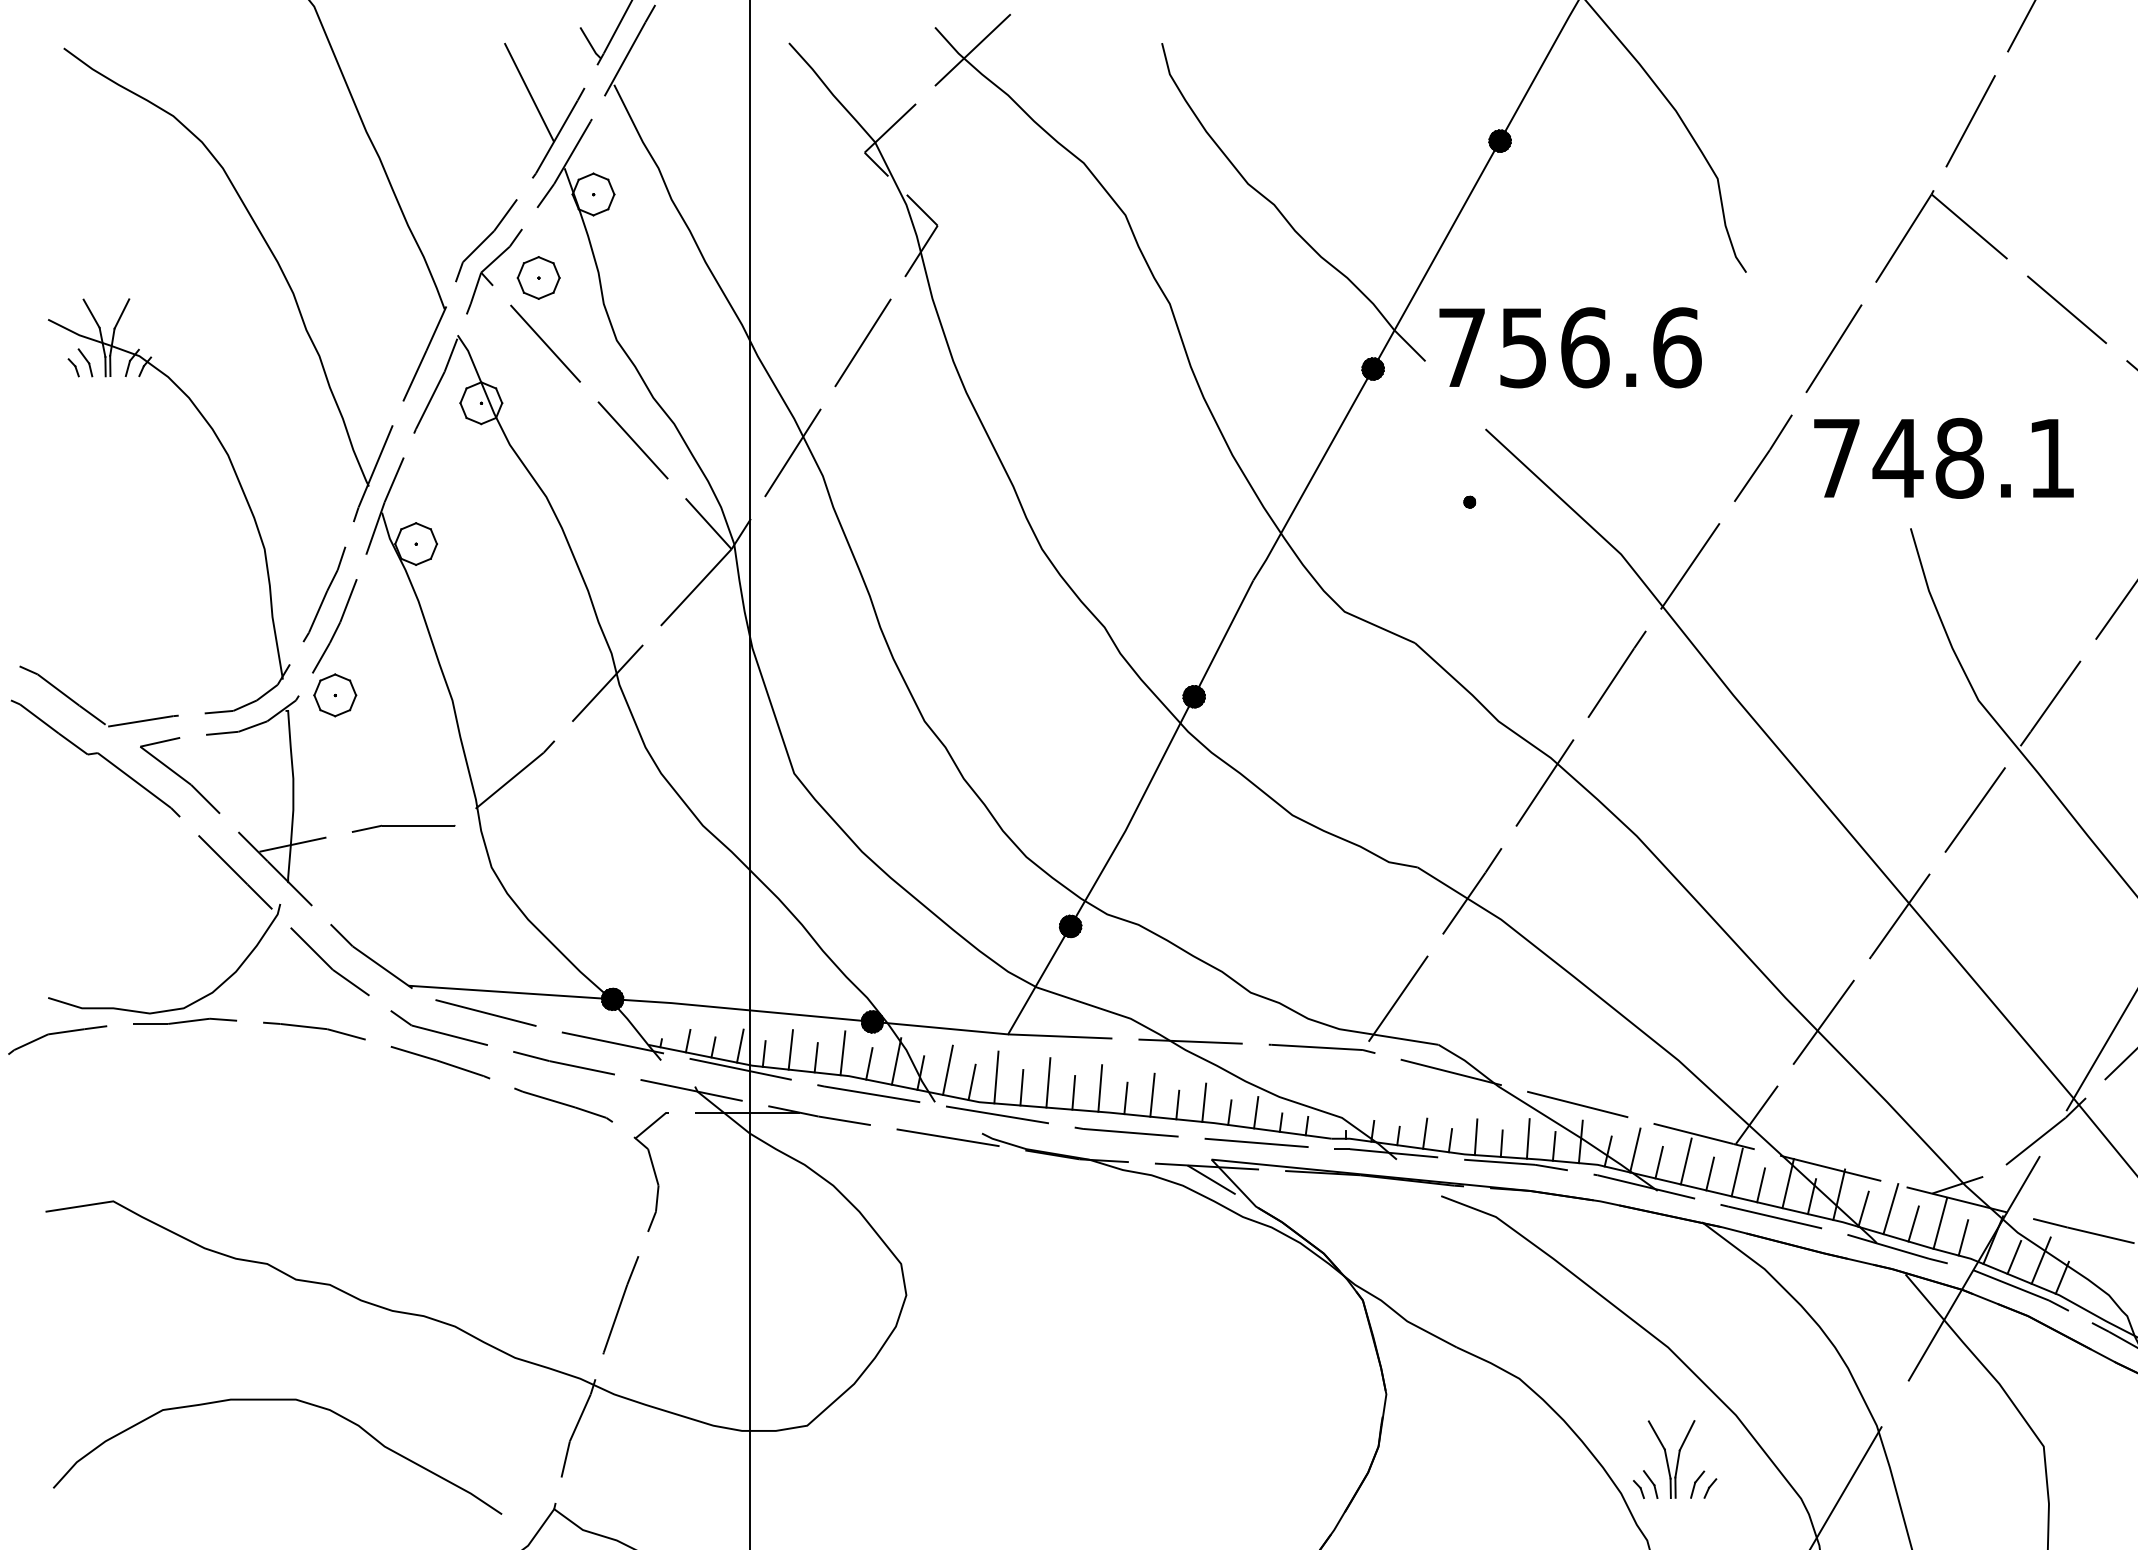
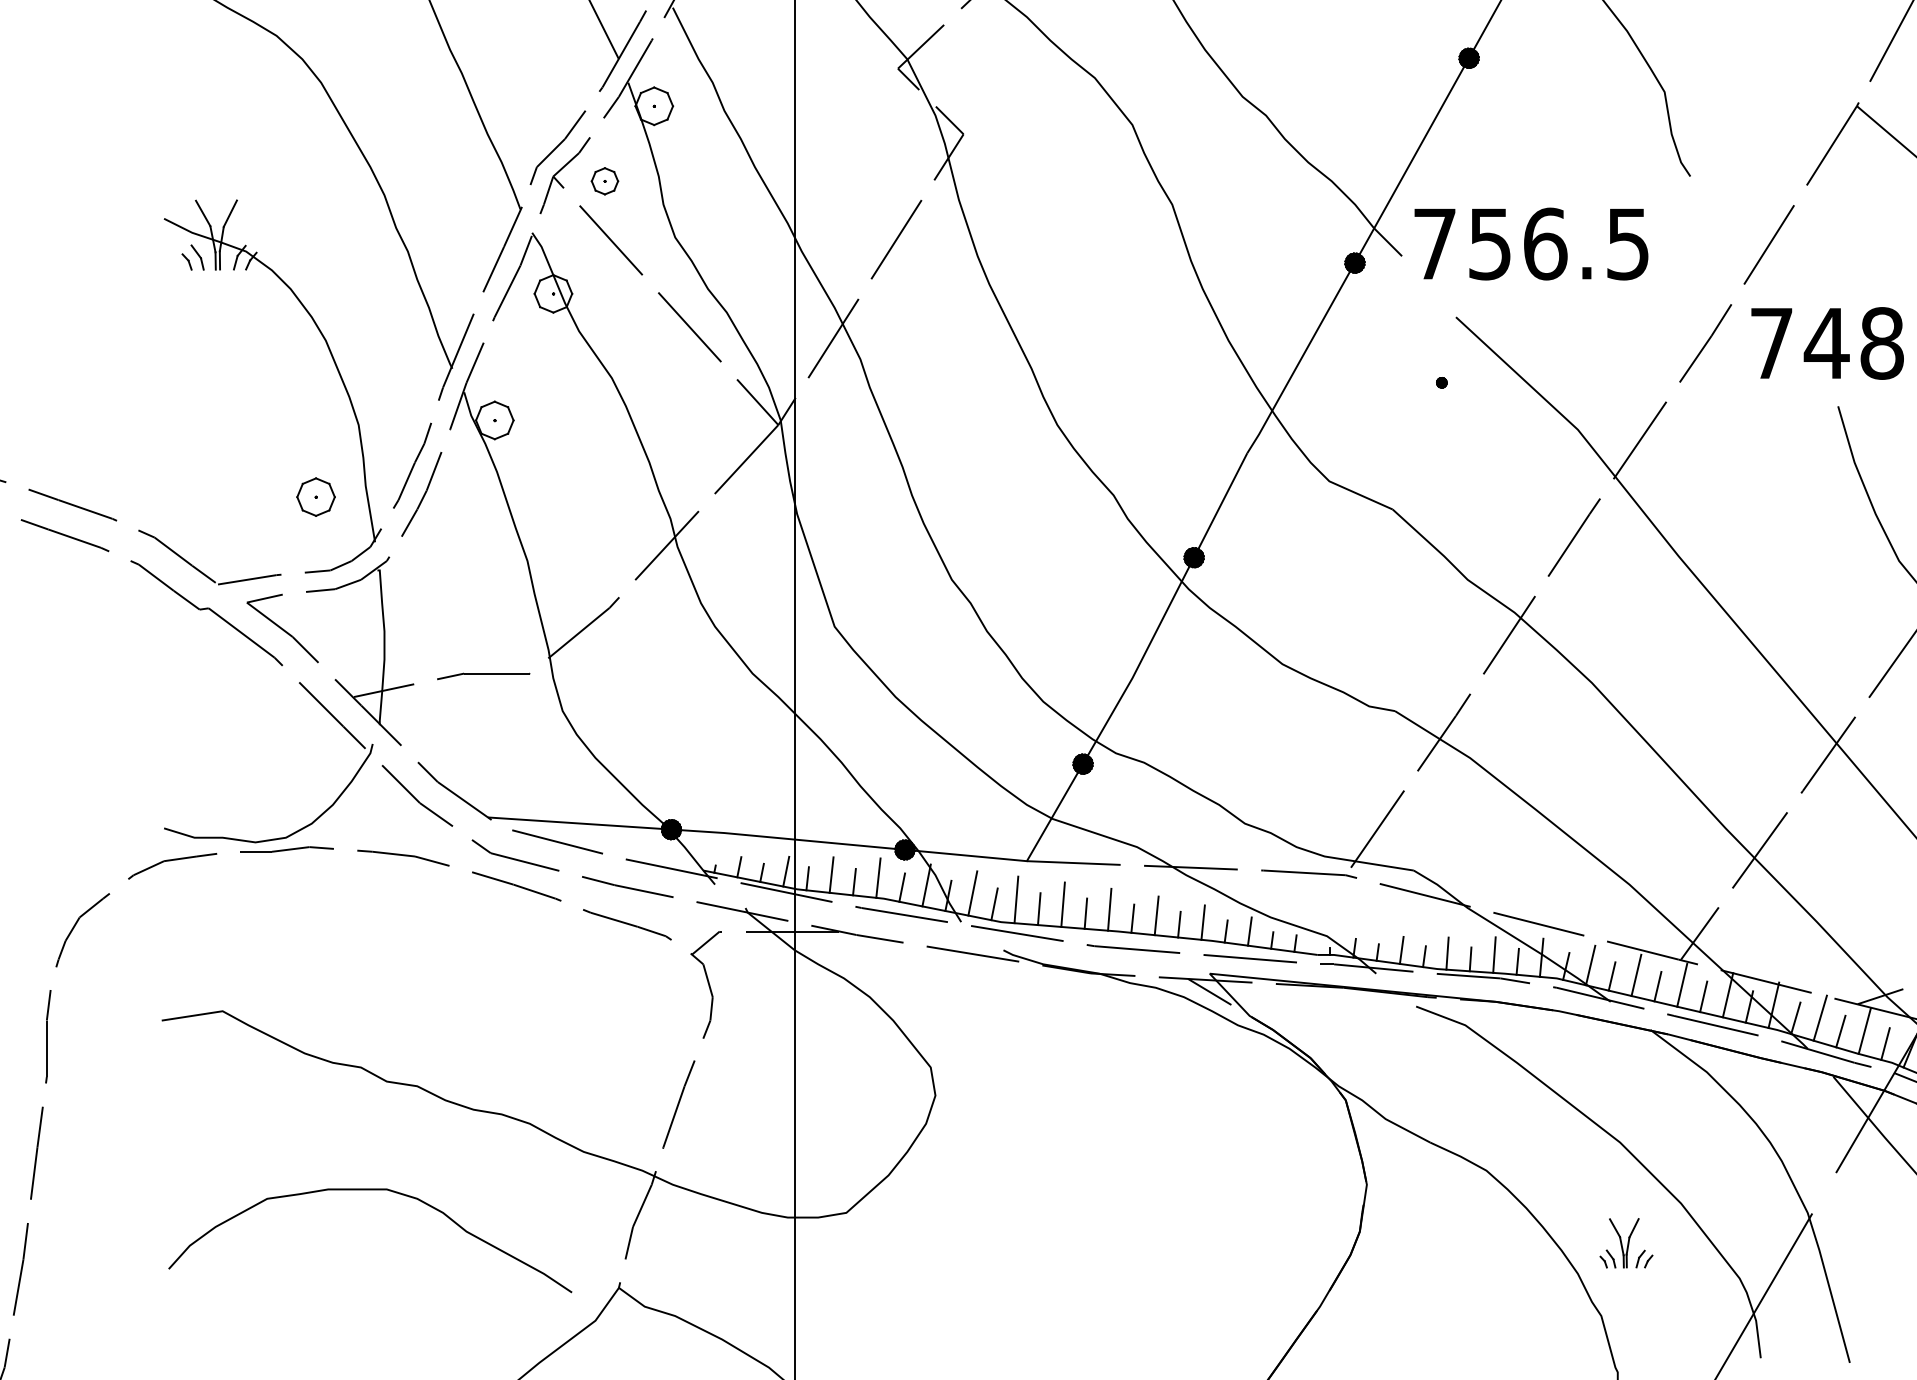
part: (538, 277) -> (604, 180), size x0.7
text: (1677, 347) -> (1628, 243), 756.6 -> 756.5
part: (335, 695) -> (316, 497), moved
part: (1675, 1459) -> (1626, 1243), size x0.7

